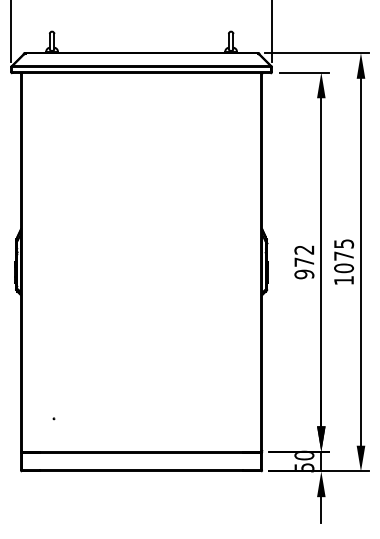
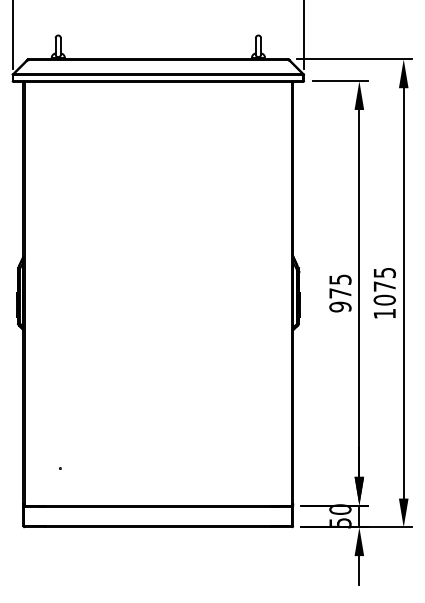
text: (304, 249) -> (340, 279), 972 -> 975

